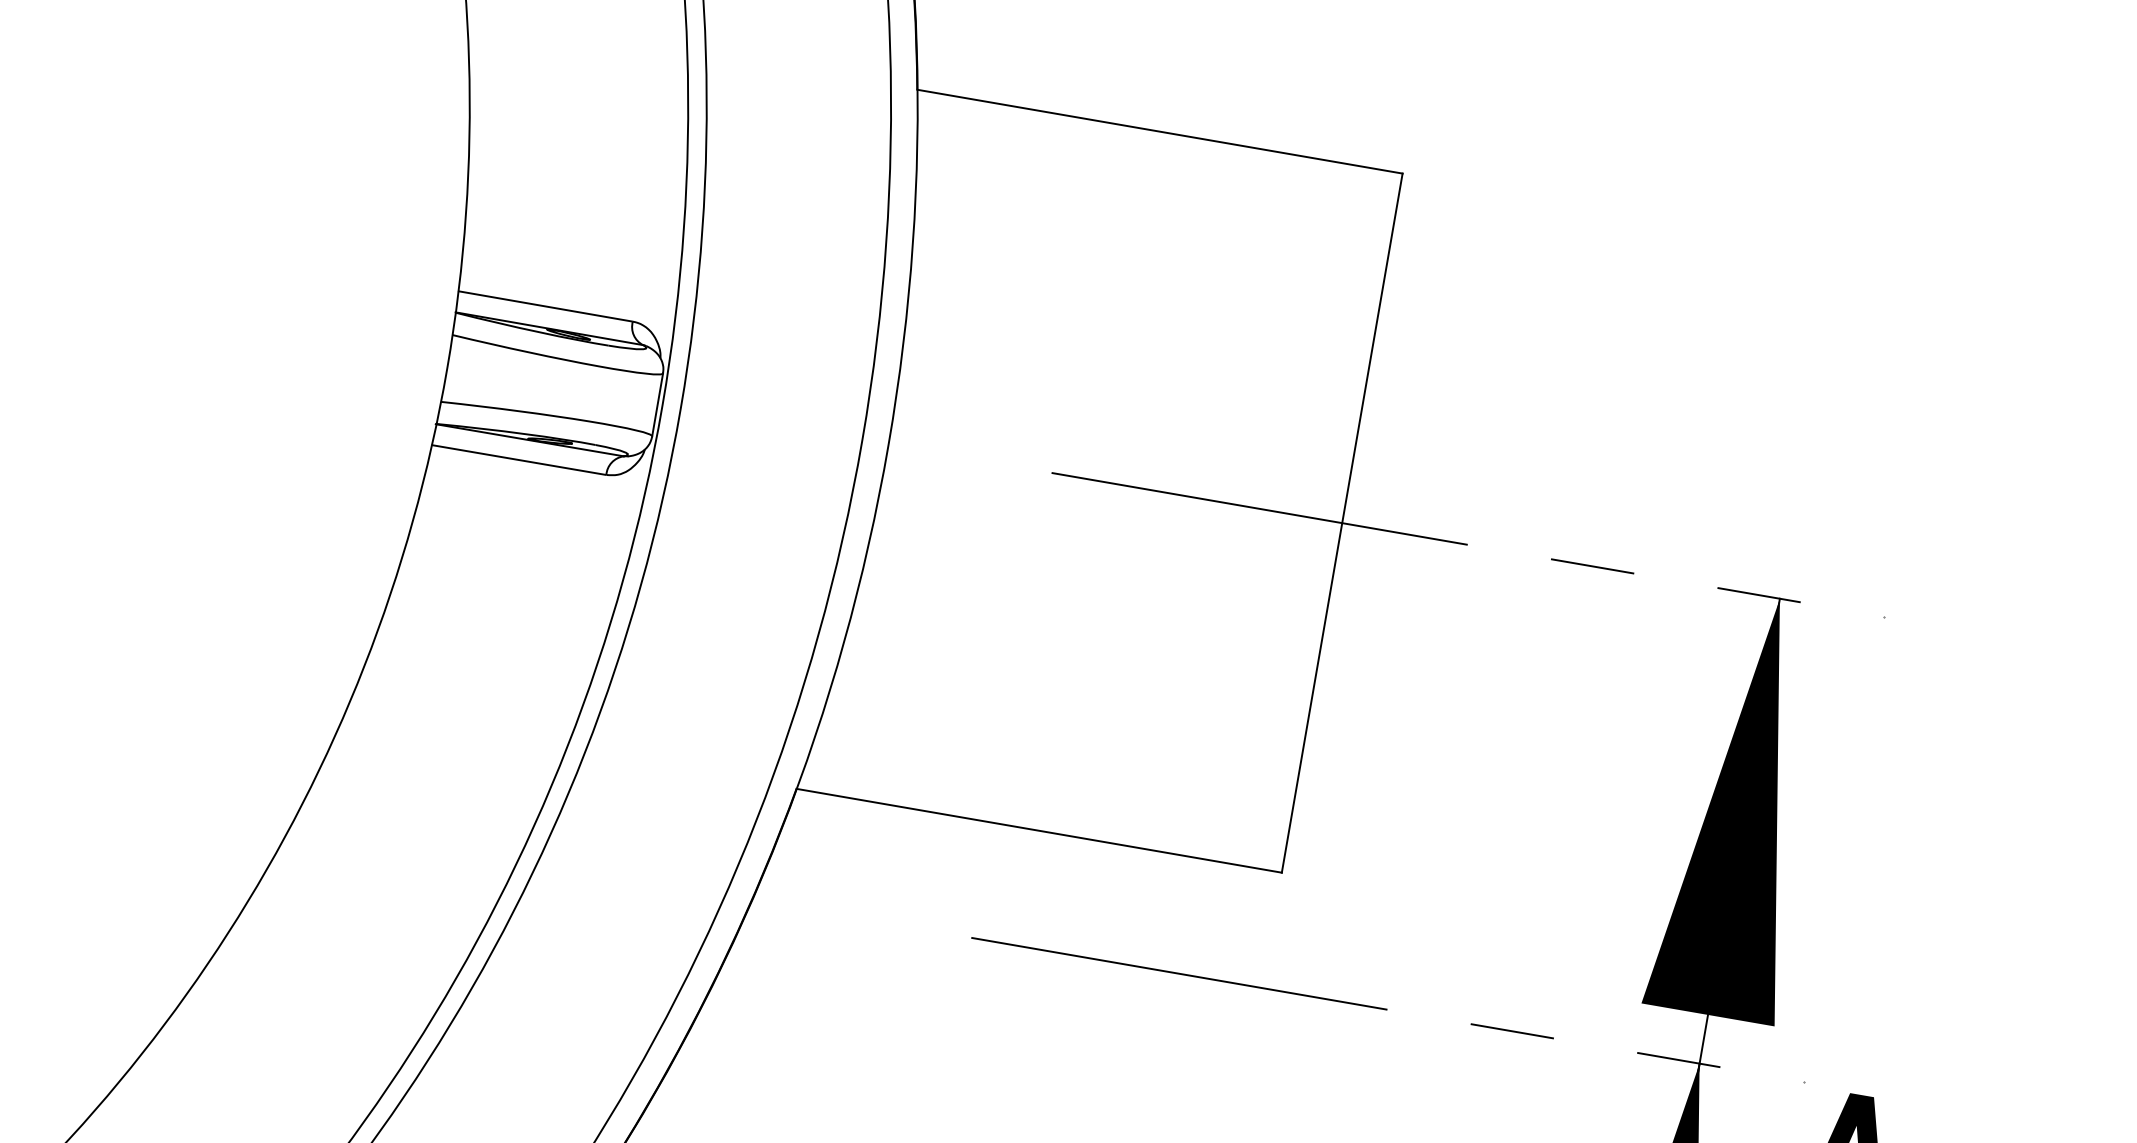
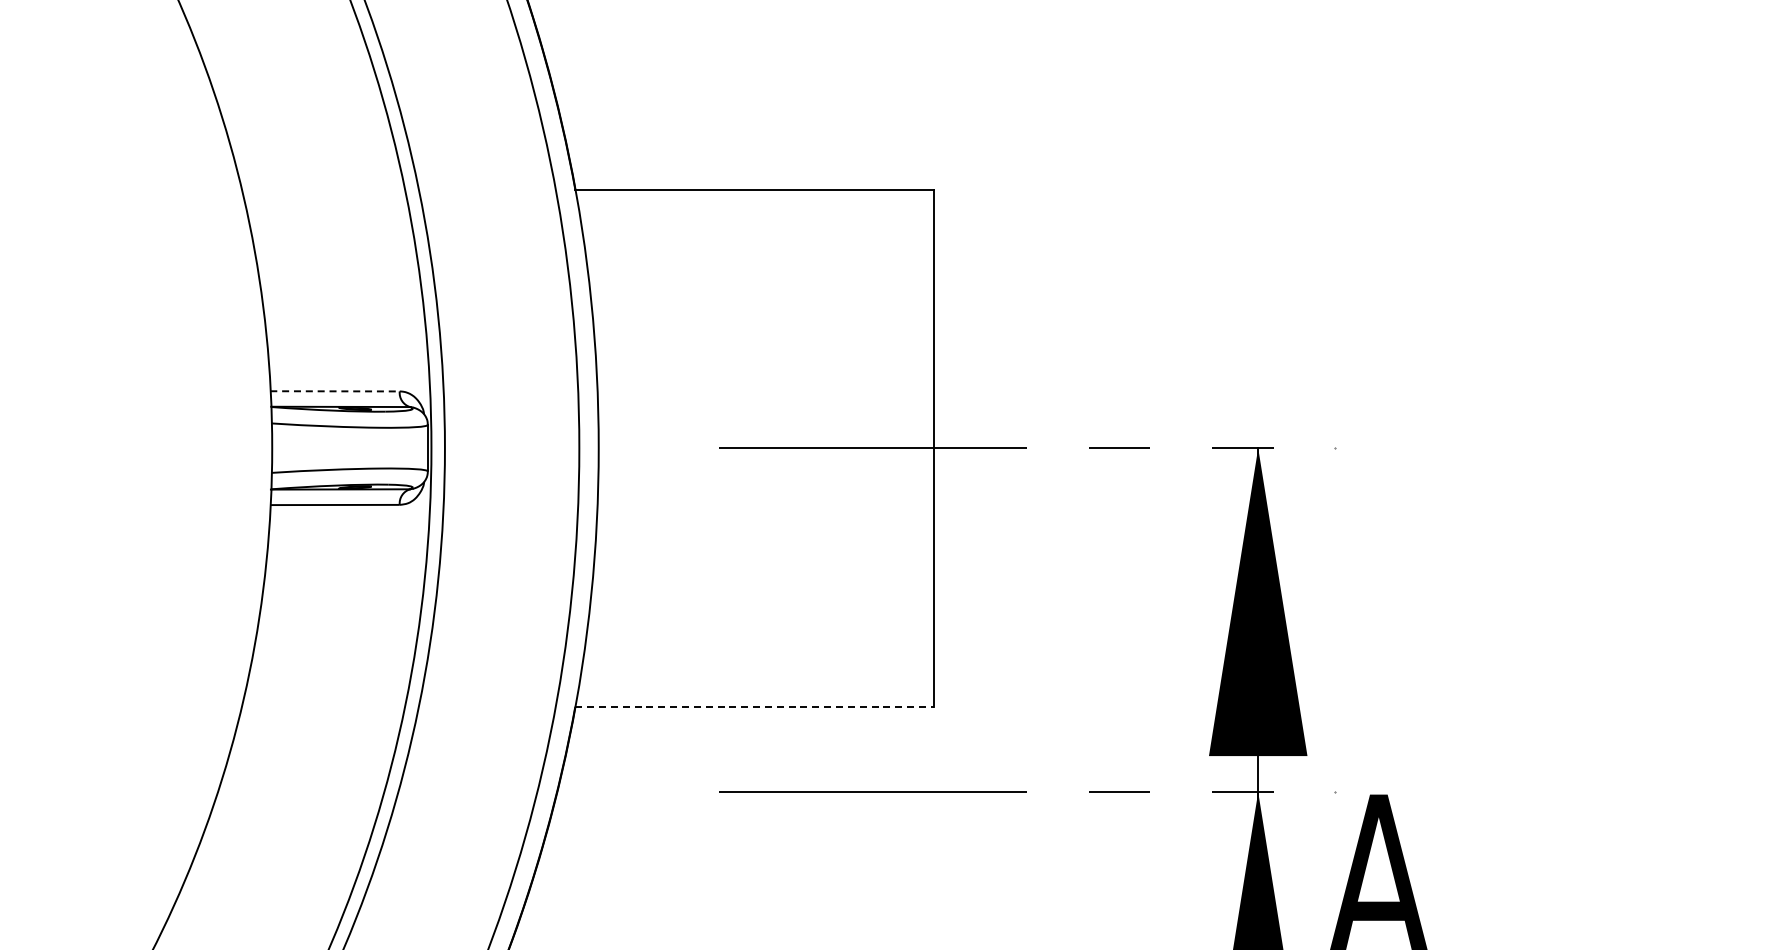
line: (546, 306) -> (335, 391), solid -> dashed
line: (1038, 830) -> (754, 706), solid -> dashed

